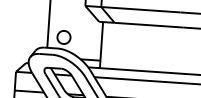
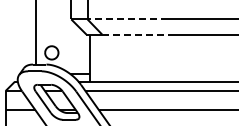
line: (140, 9) -> (127, 19), solid -> dashed
line: (149, 25) -> (137, 34), solid -> dashed

